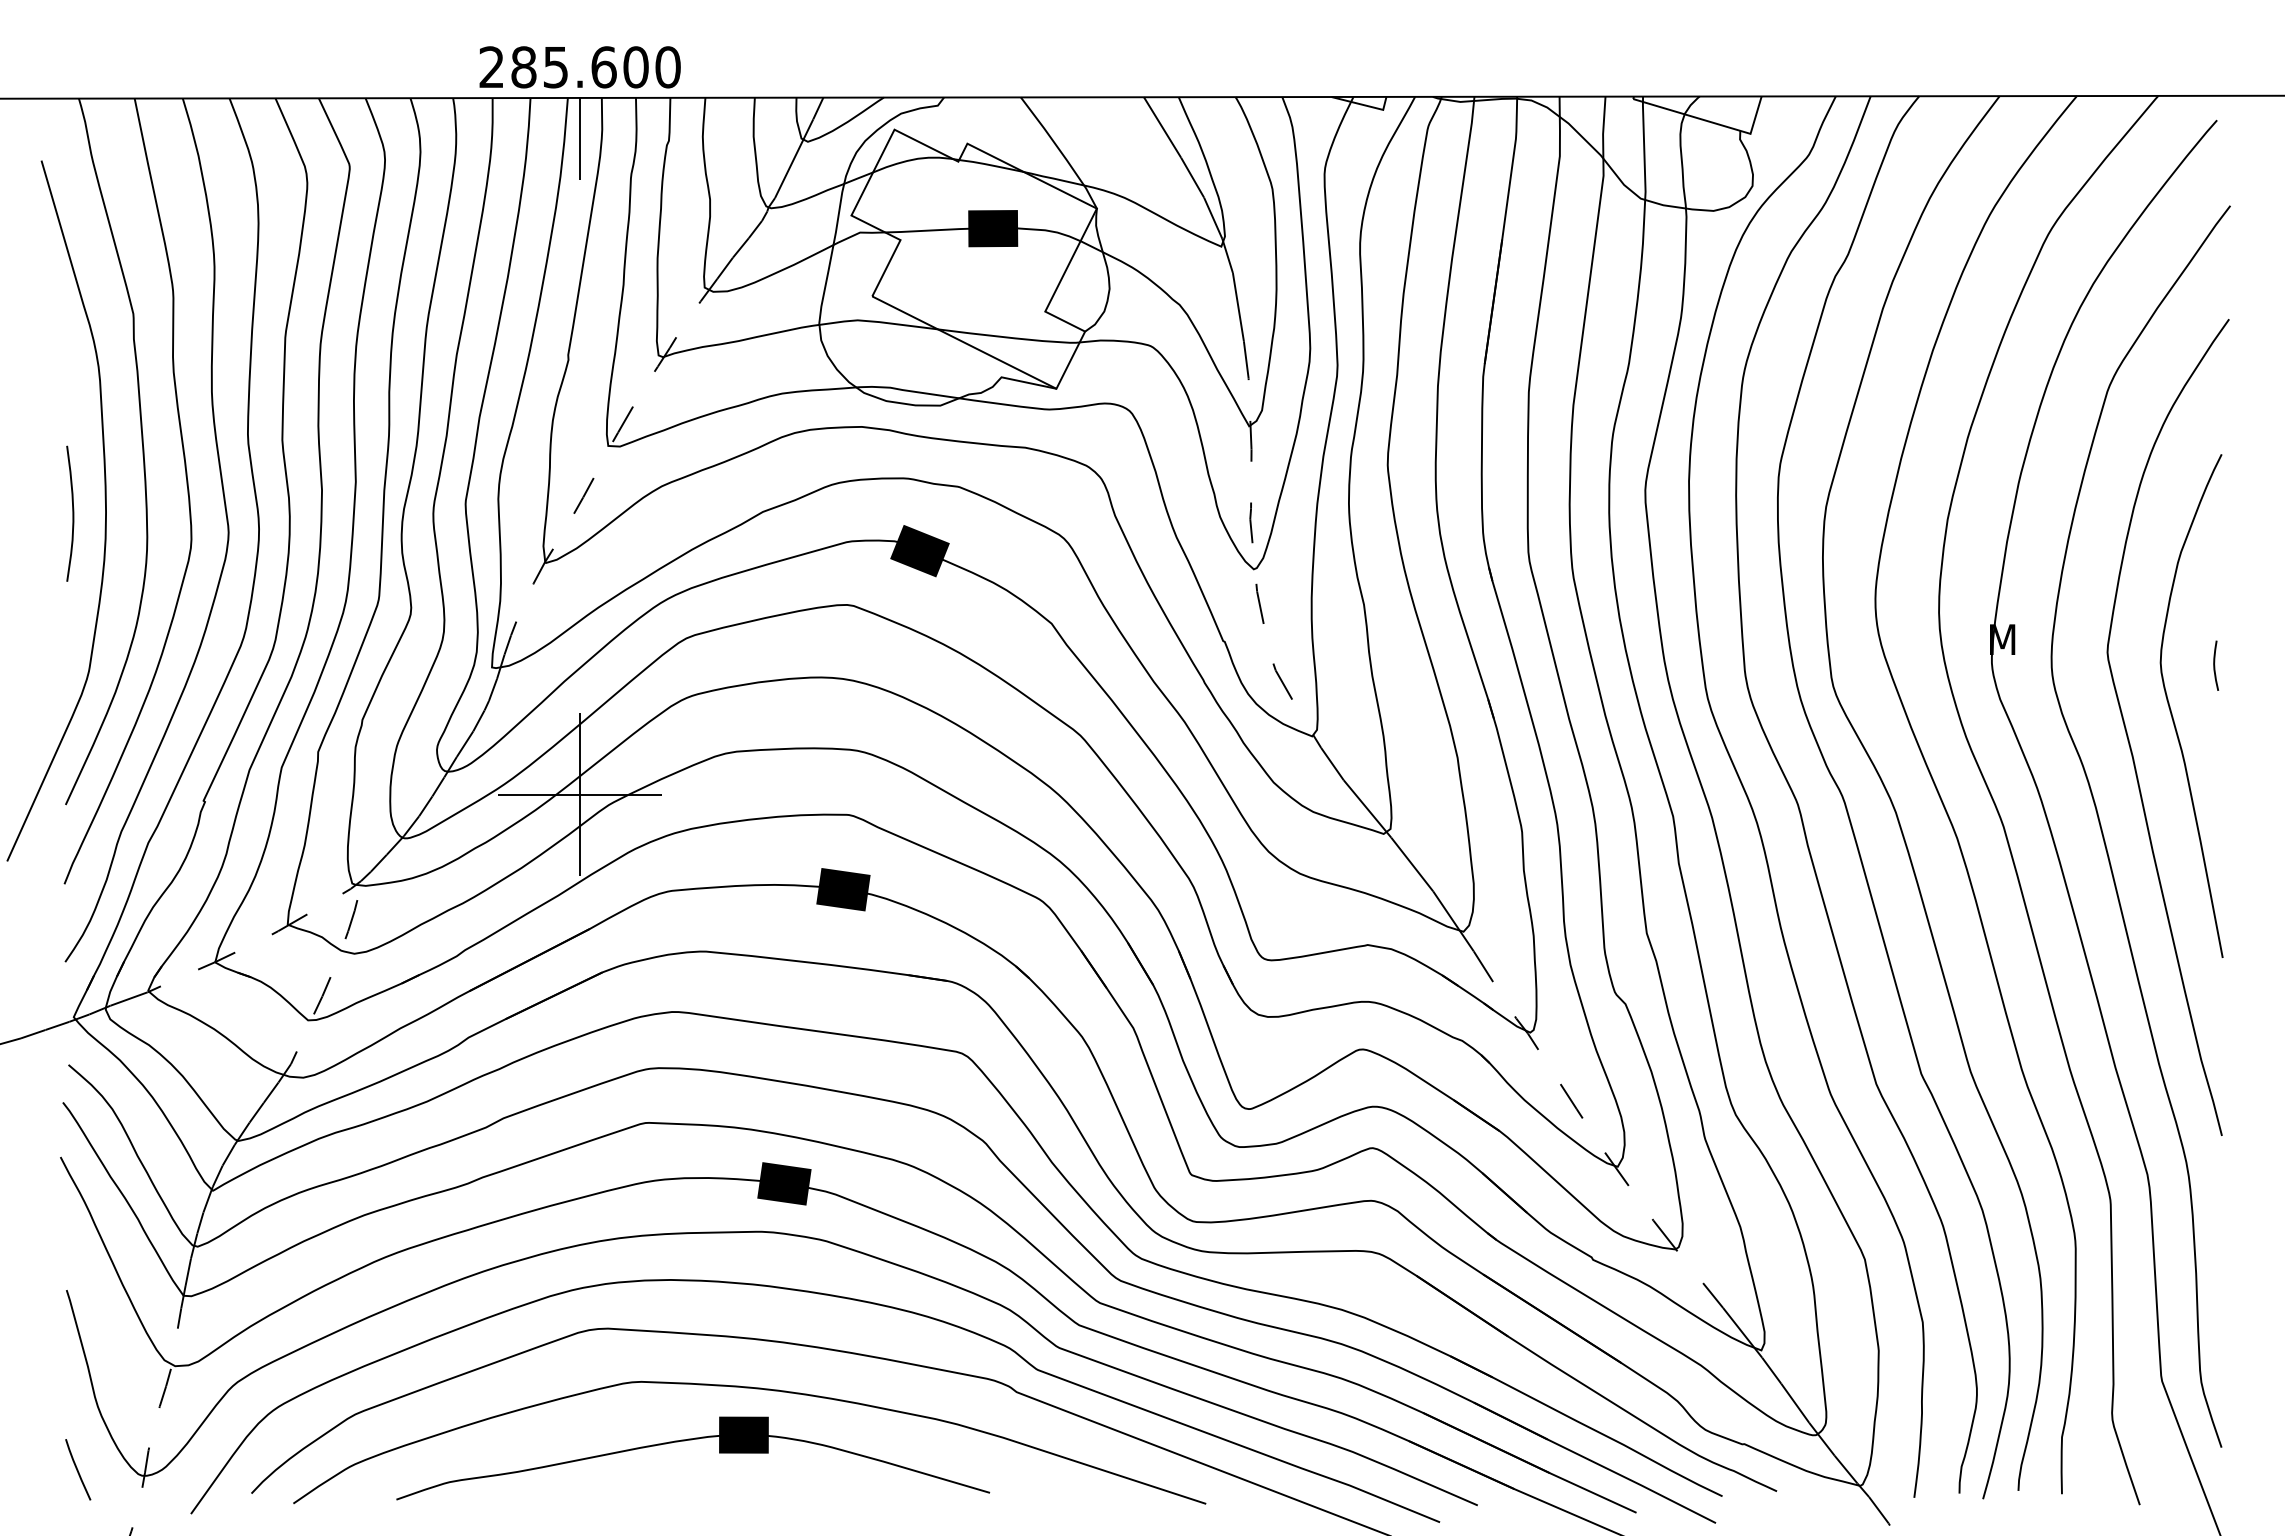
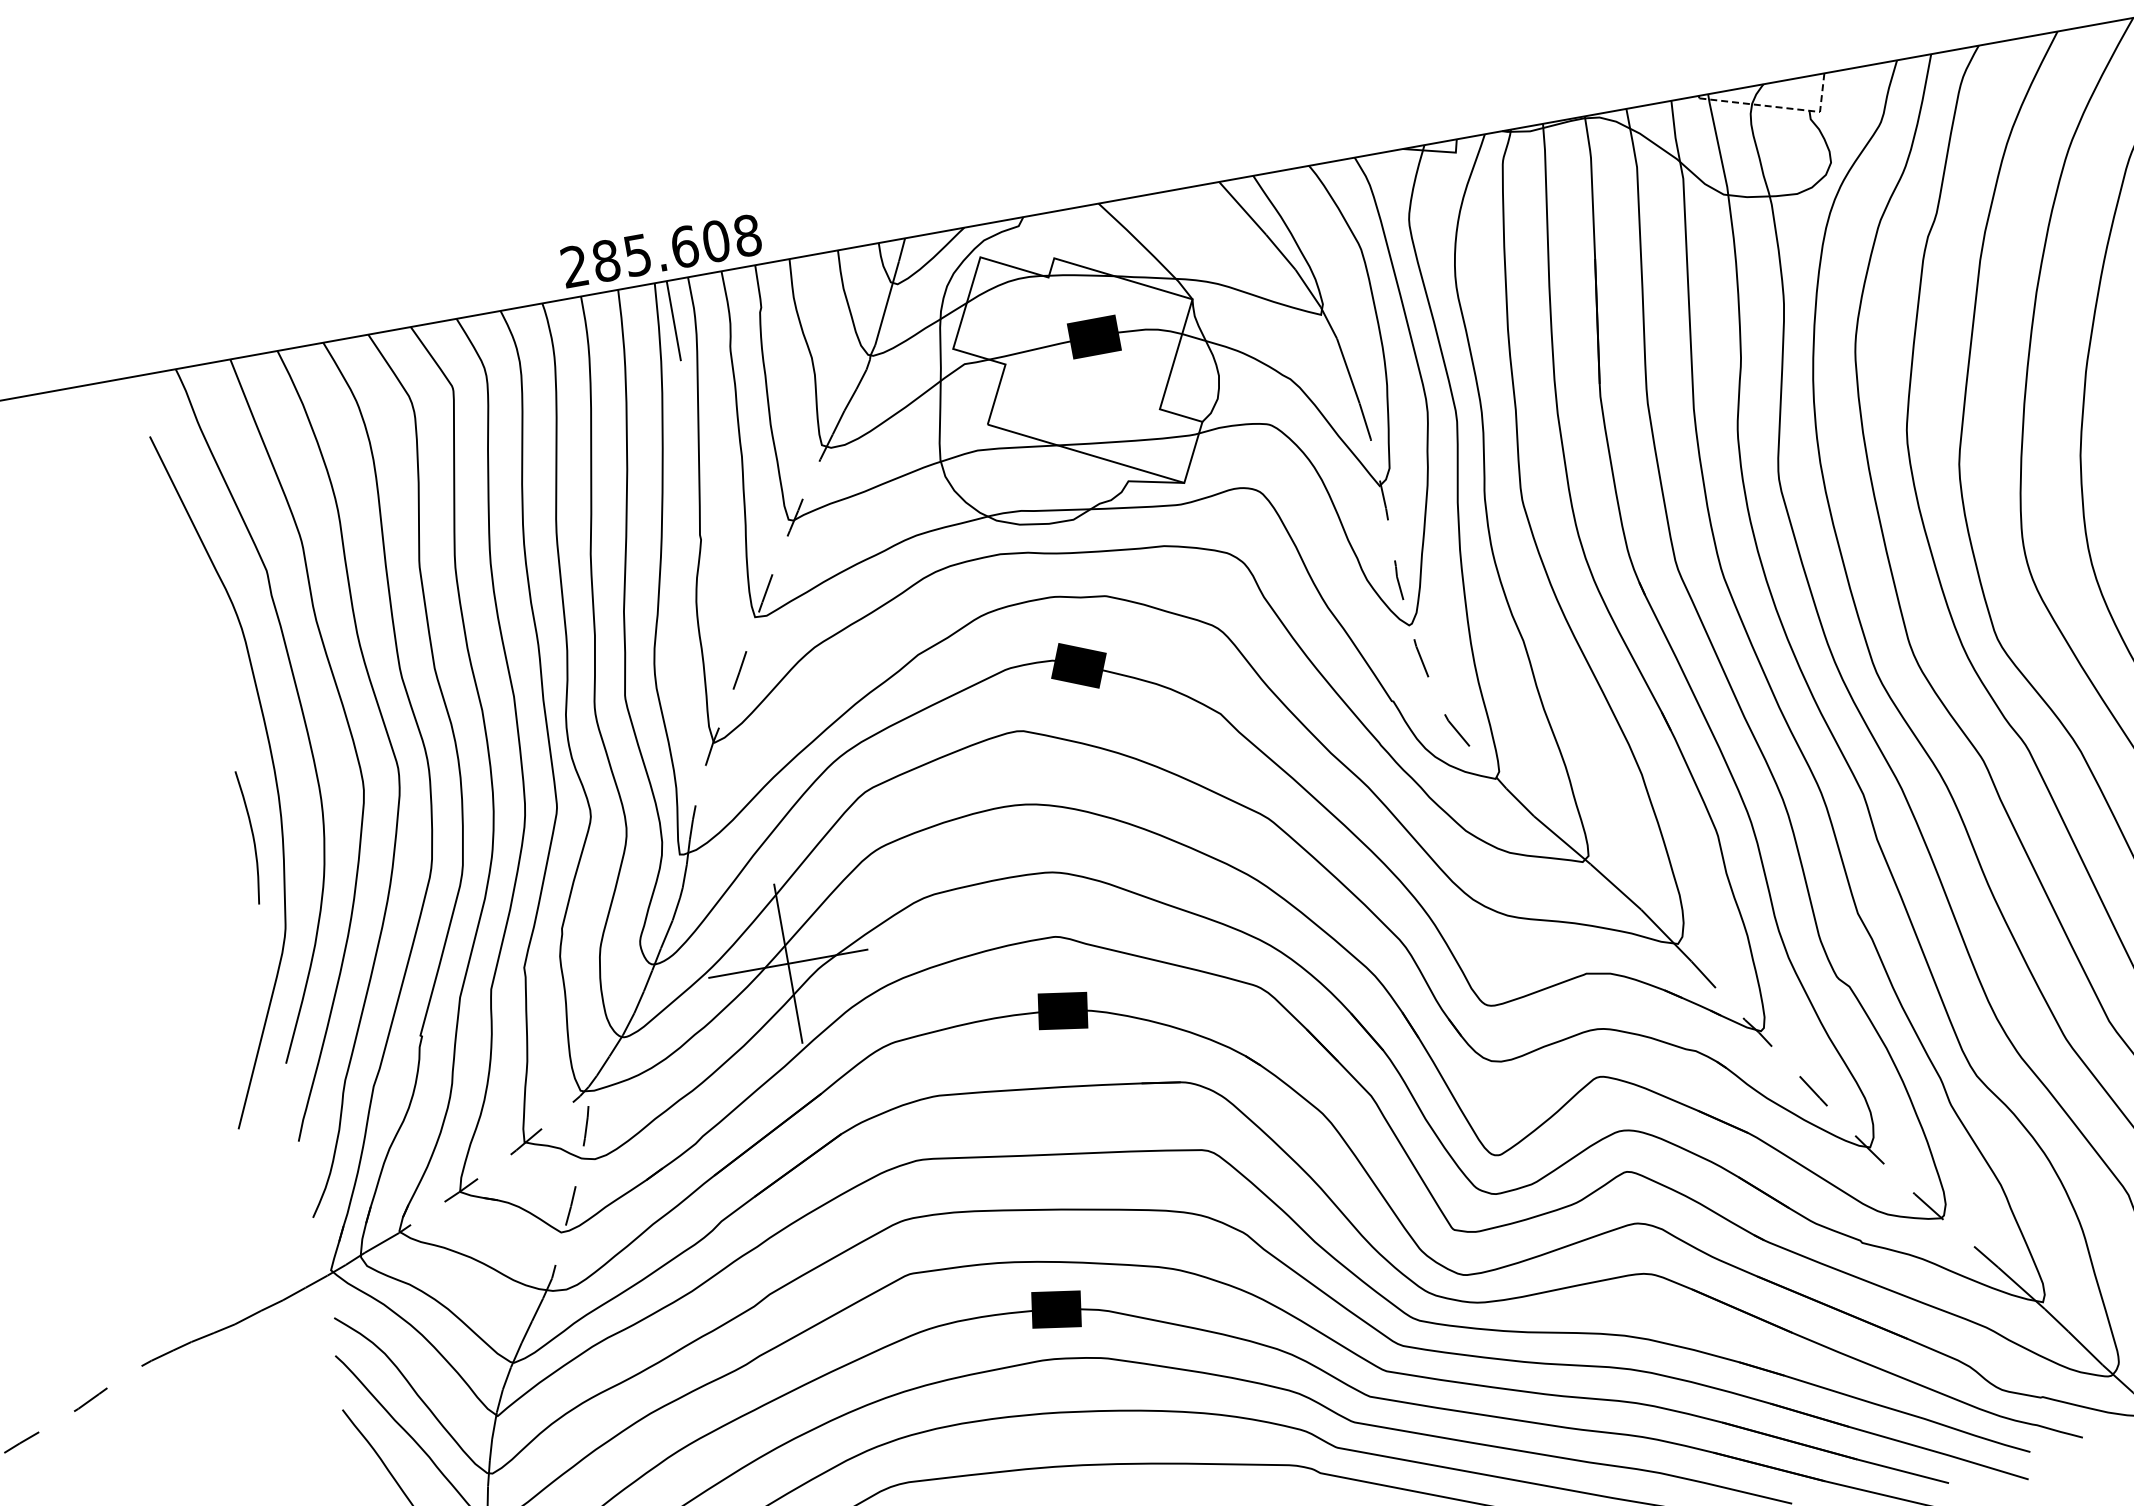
text: (667, 67) -> (747, 235), 285.600 -> 285.608
line: (1711, 122) -> (1779, 107), solid -> dashed
curve: (72, 513) -> (252, 836), moved

